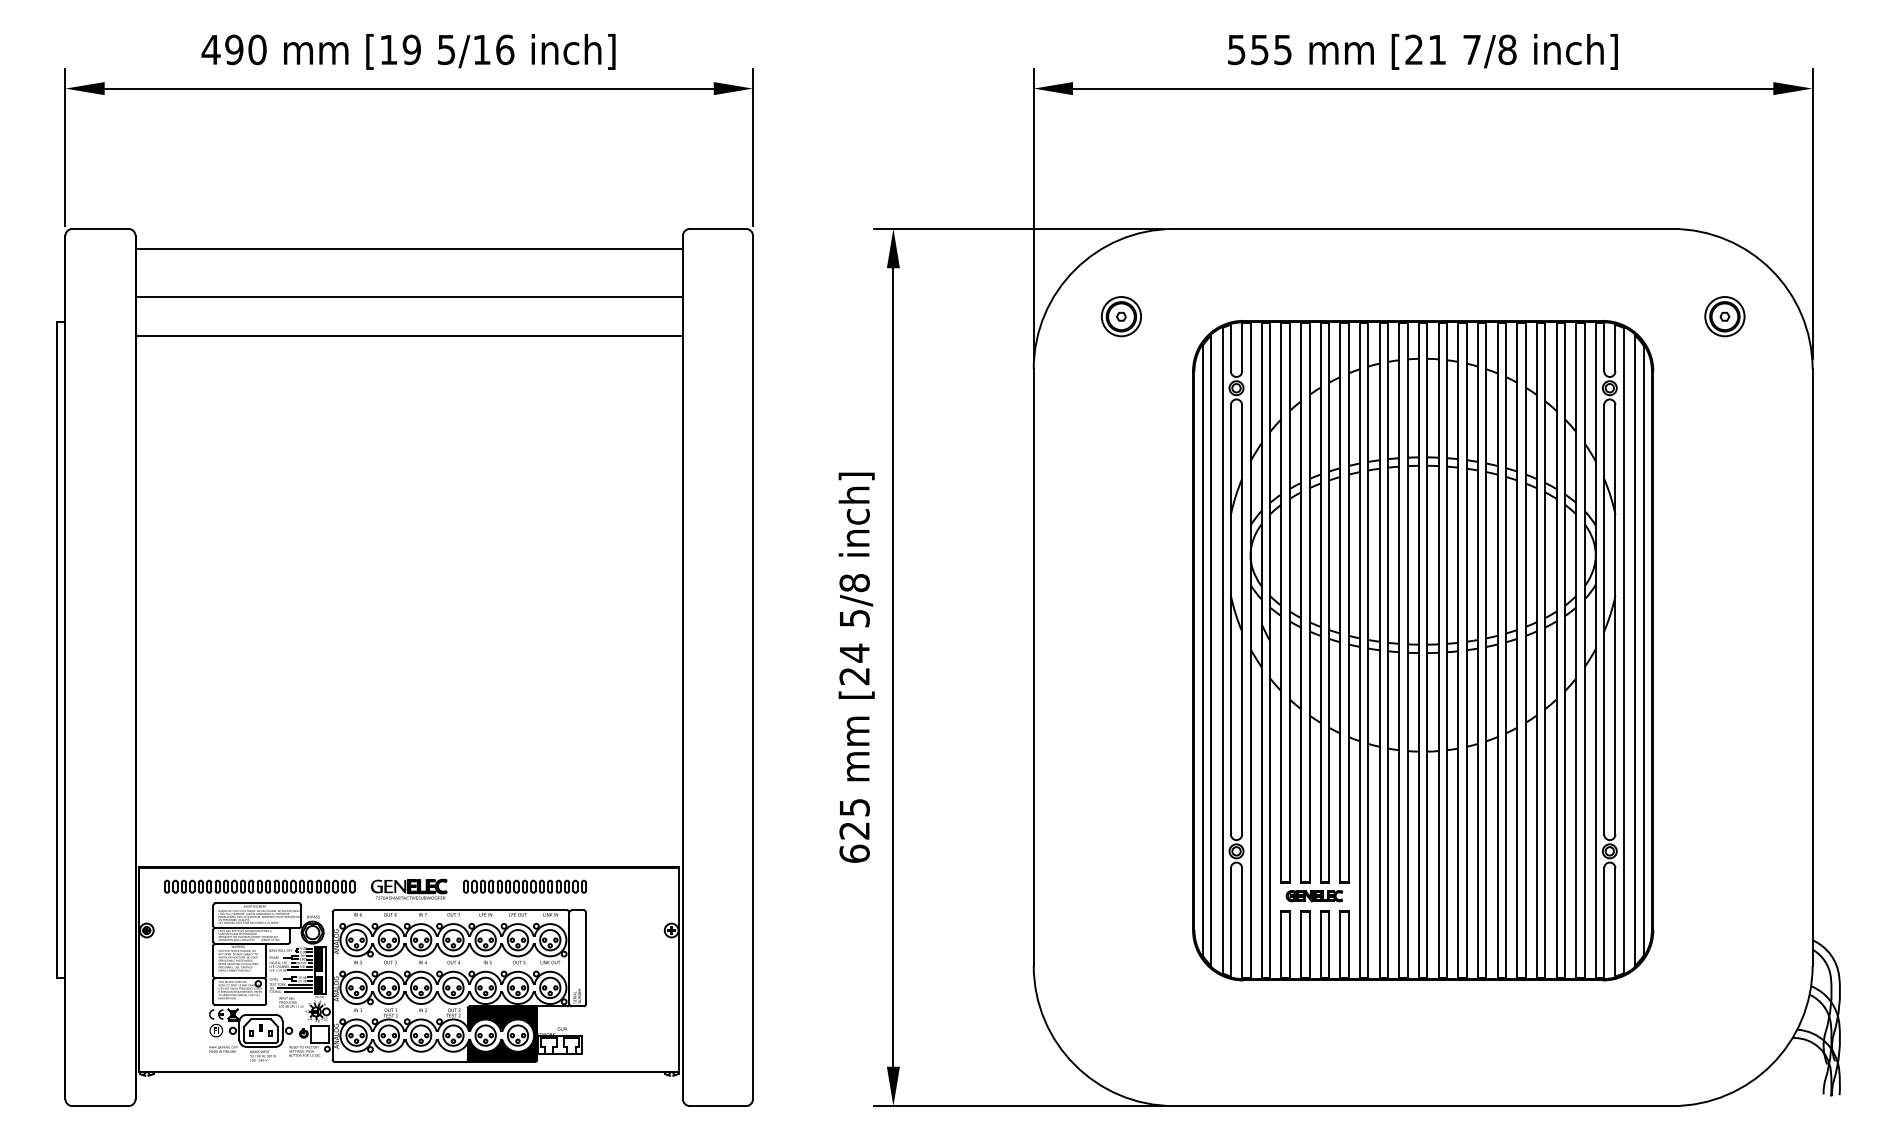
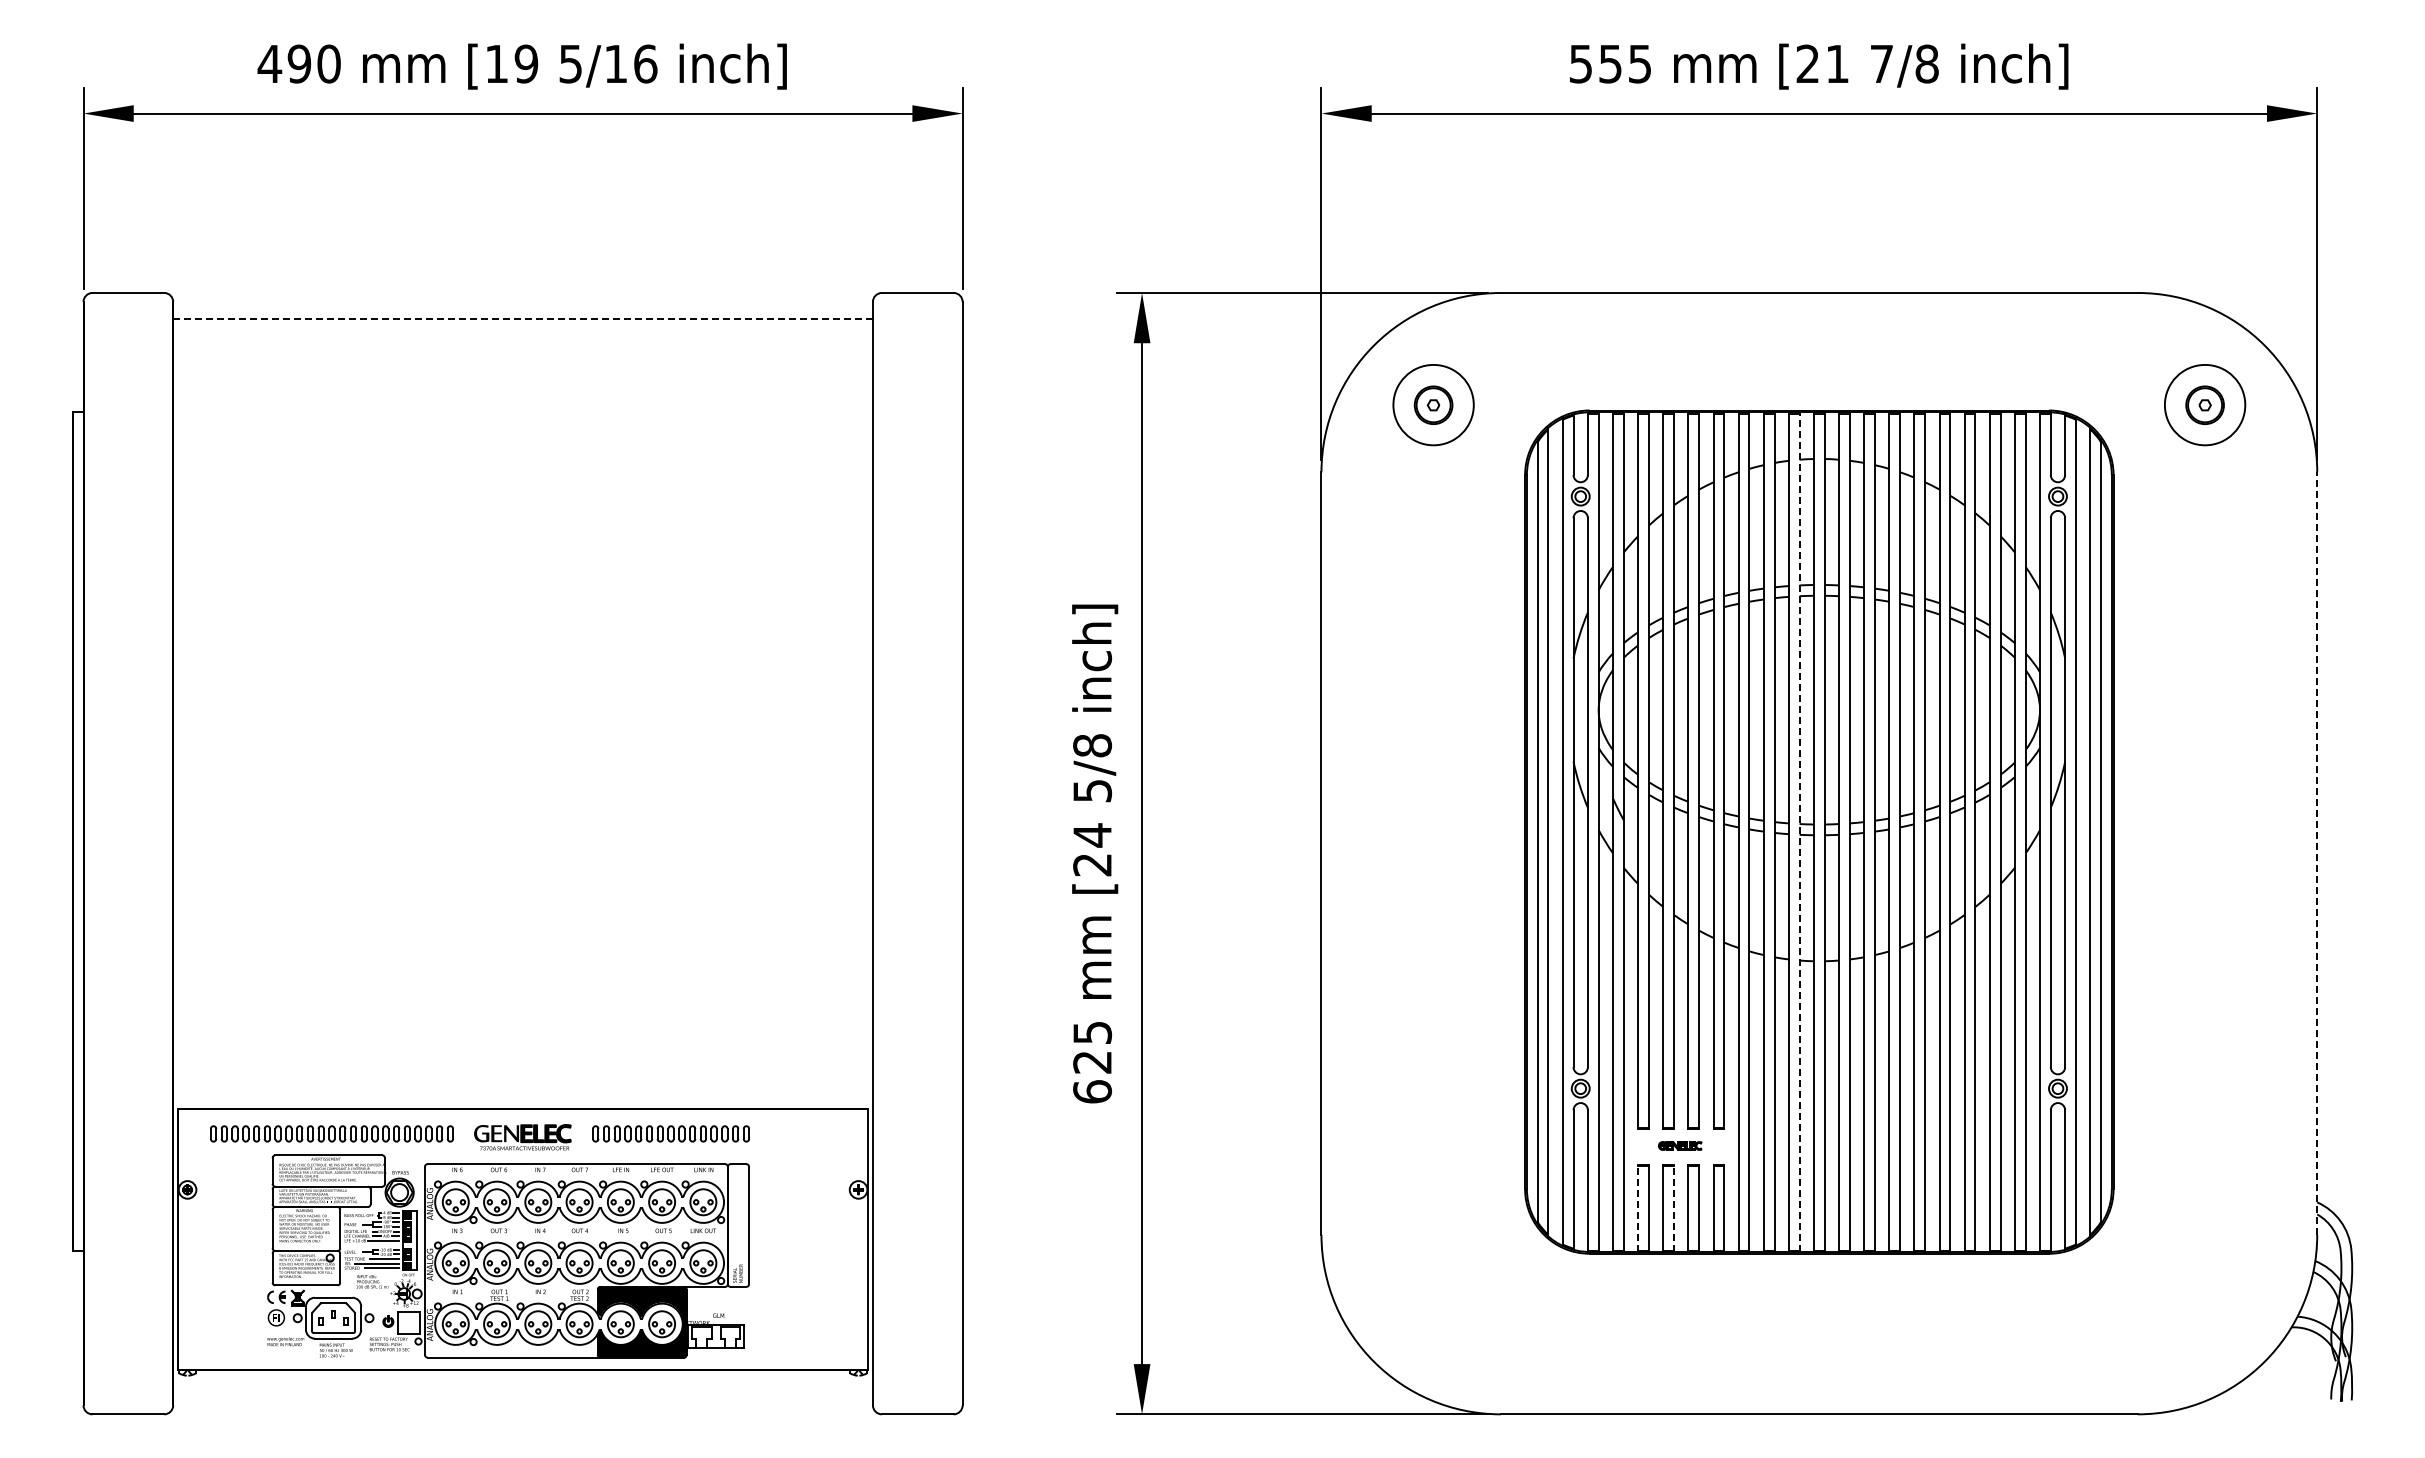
line: (409, 248) -> (523, 318), solid -> dashed
line: (408, 297) -> (522, 380), removed
circle: (1121, 316) -> (1433, 405), size x1.6
circle: (1724, 316) -> (2204, 405), size x1.6
line: (408, 336) -> (522, 430), removed
line: (1407, 650) -> (1799, 832), solid -> dashed
line: (1812, 667) -> (2317, 853), solid -> dashed
part: (1313, 895) -> (1679, 1145), size x0.6
line: (1281, 945) -> (1638, 1208), solid -> dashed
line: (1309, 945) -> (1674, 1208), solid -> dashed

